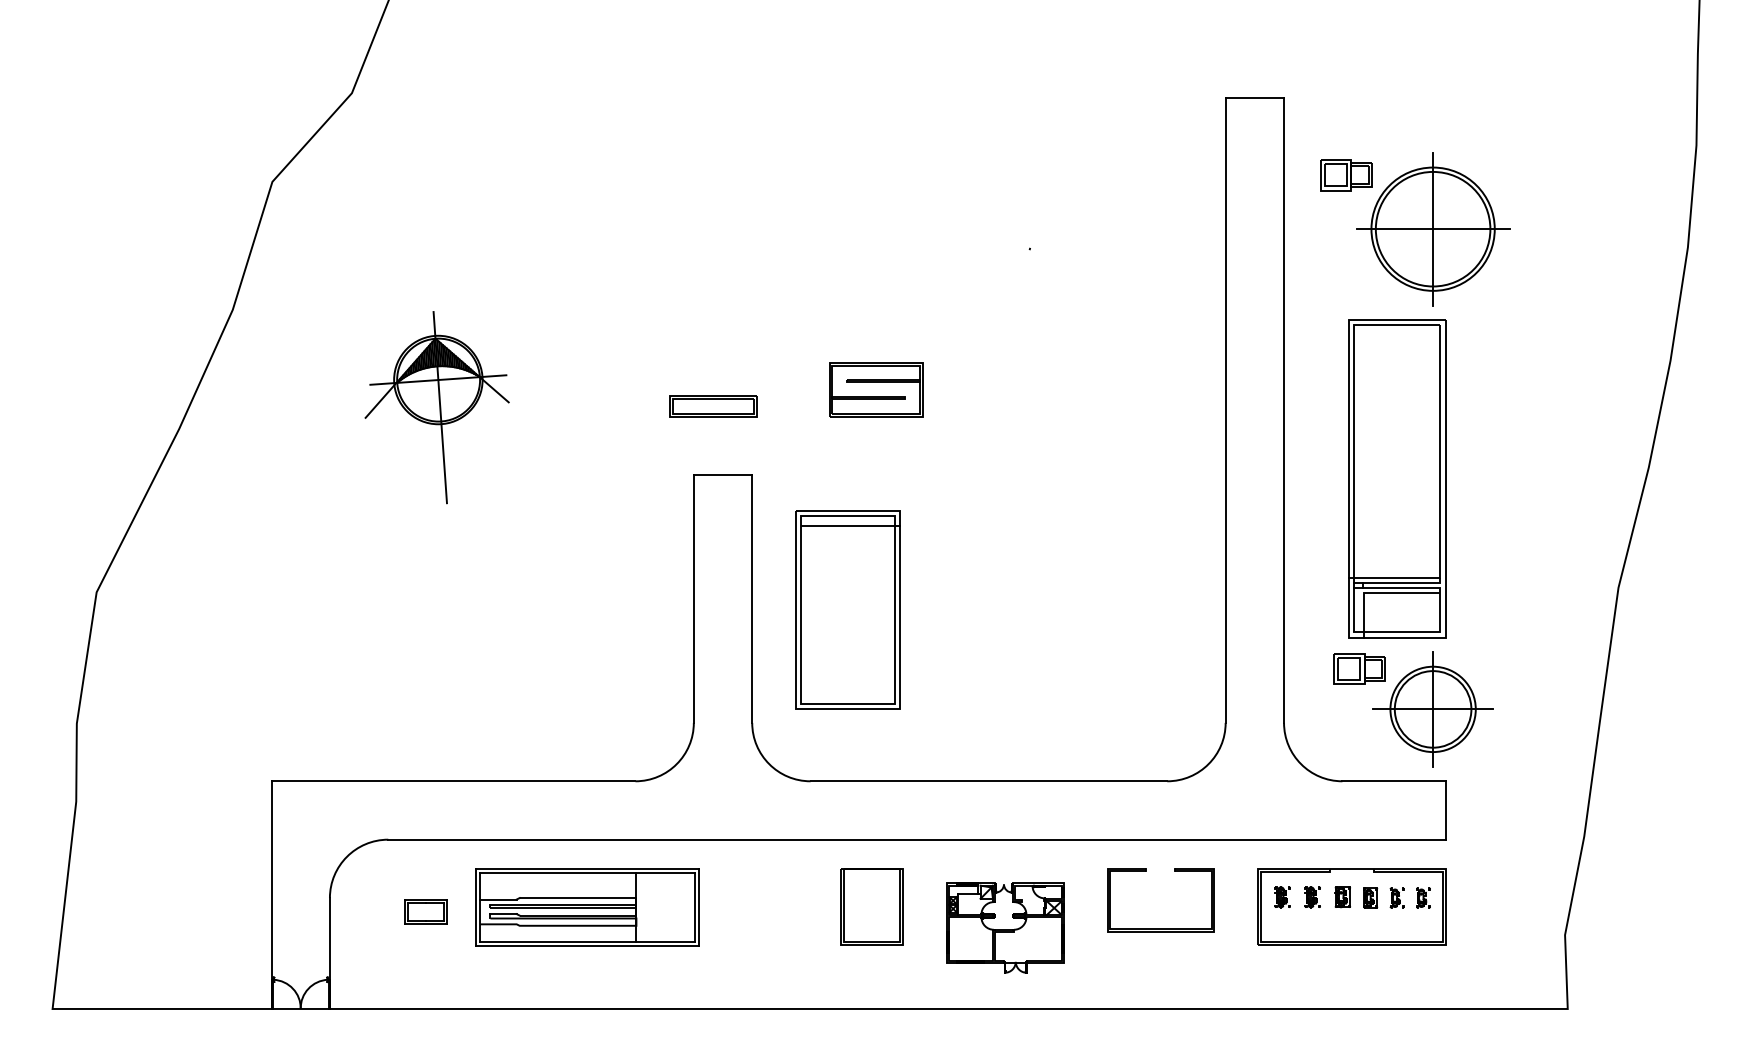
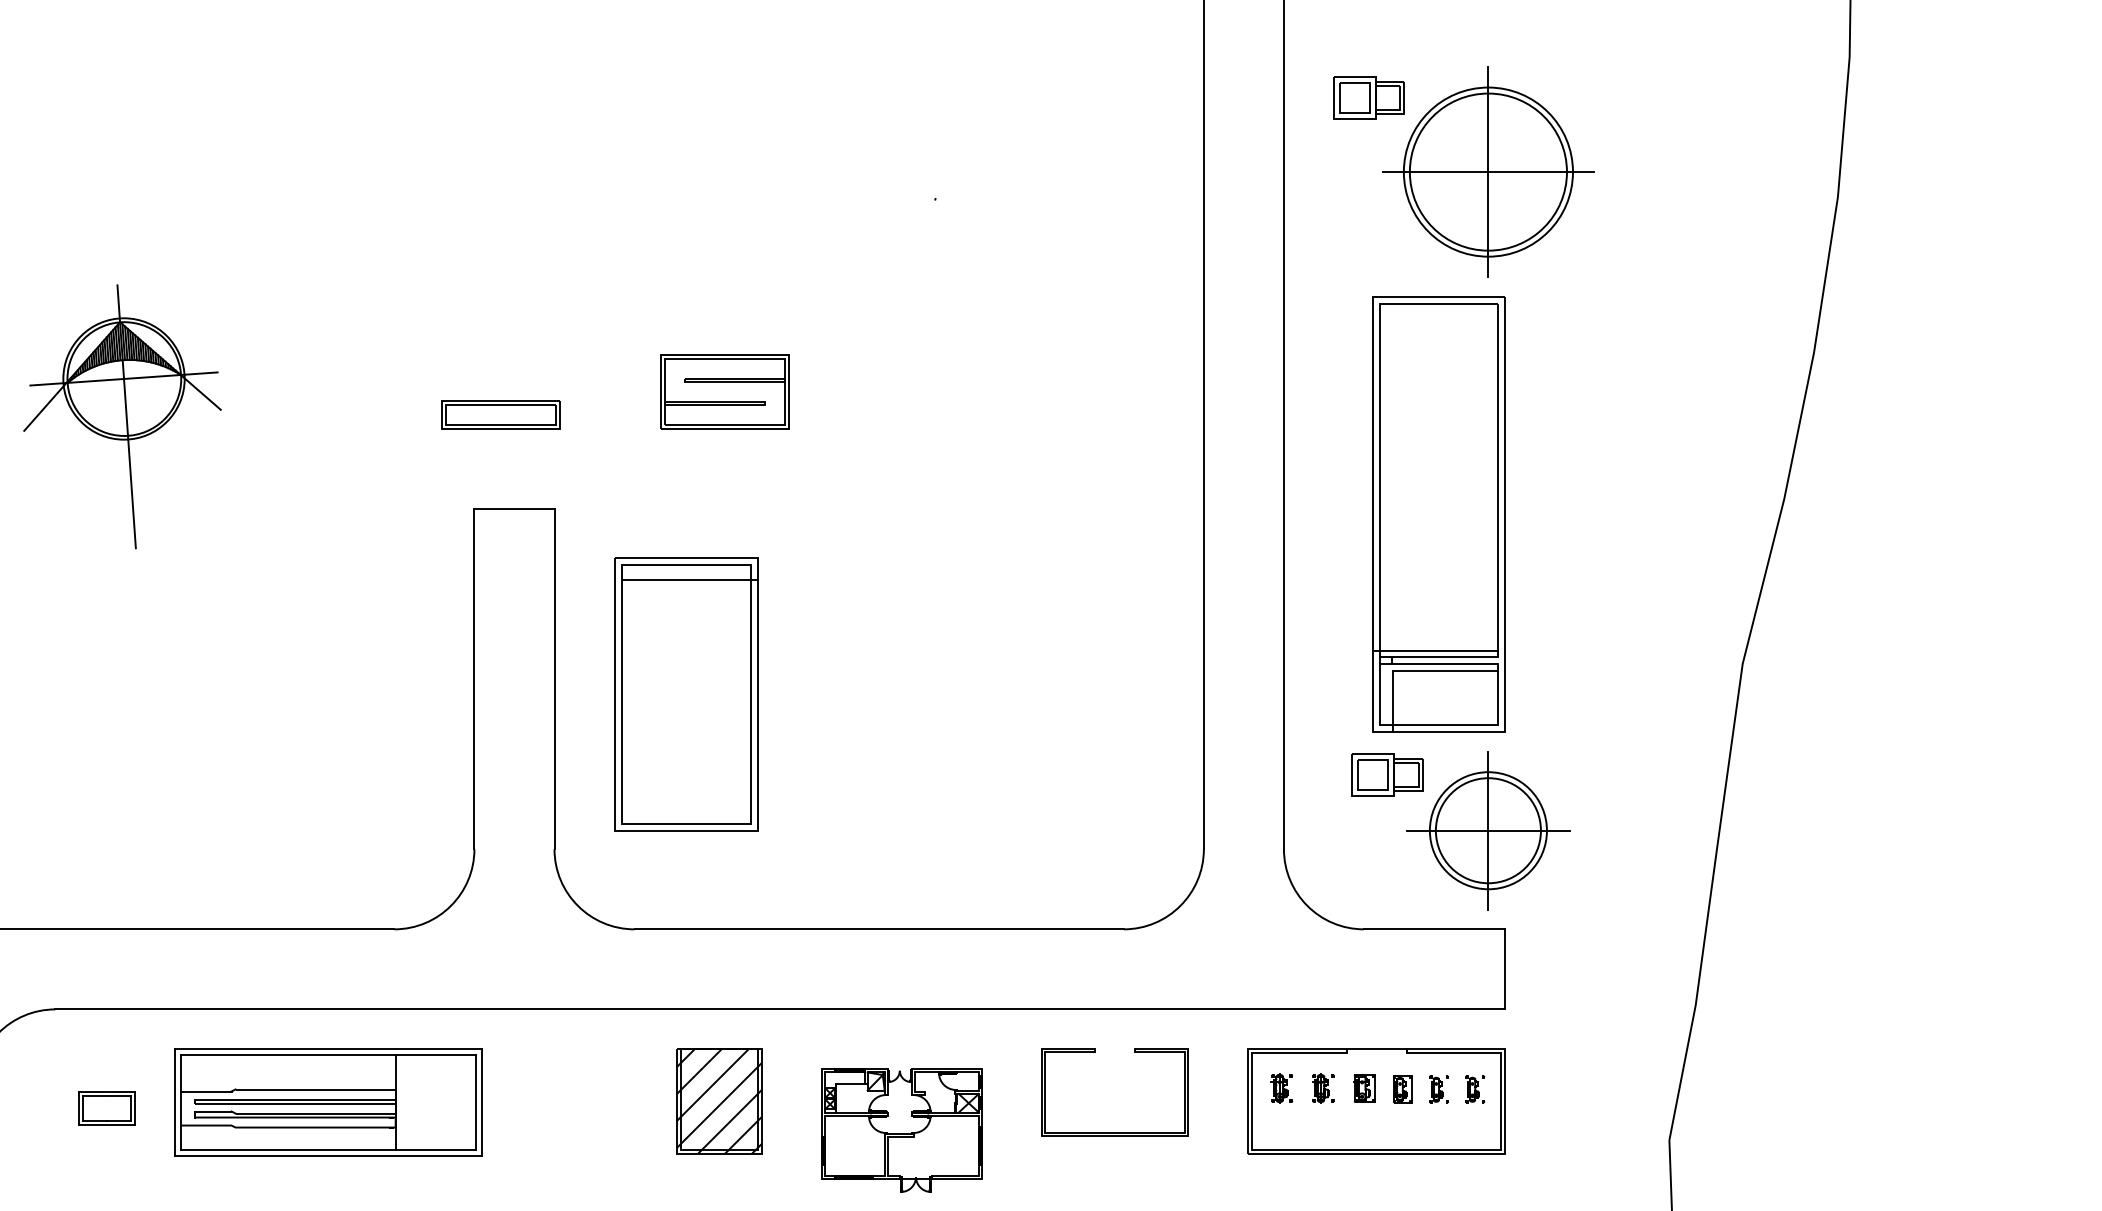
hatch: (872, 906) -> (719, 1101), added

